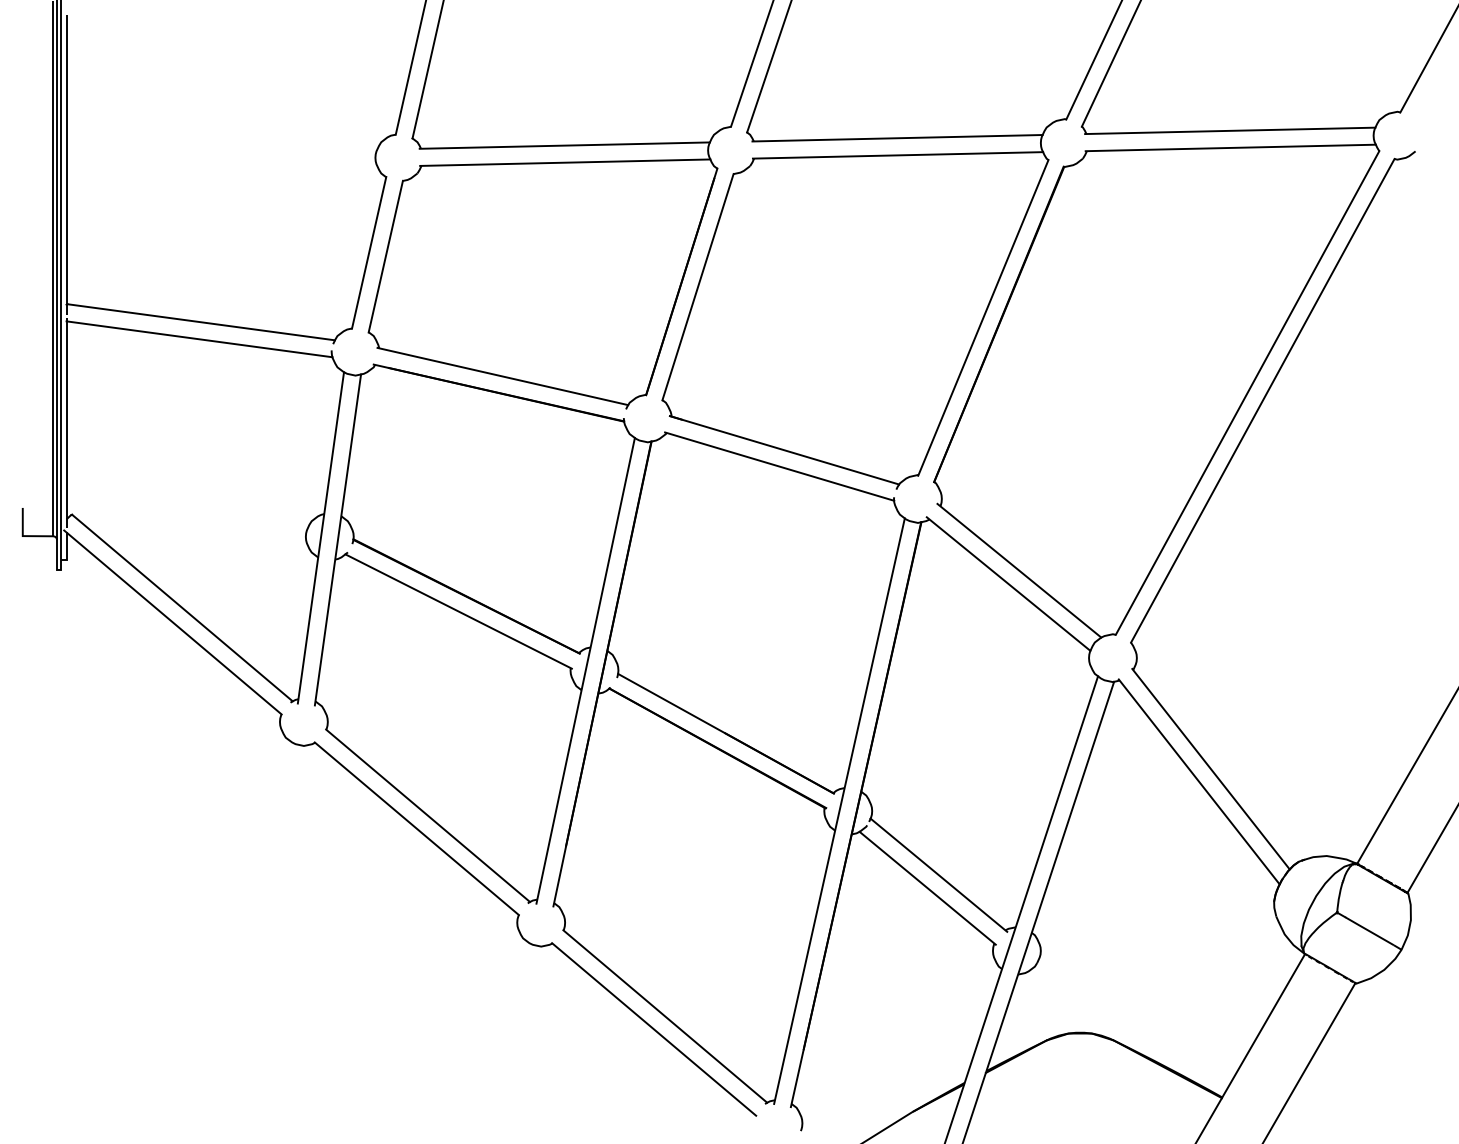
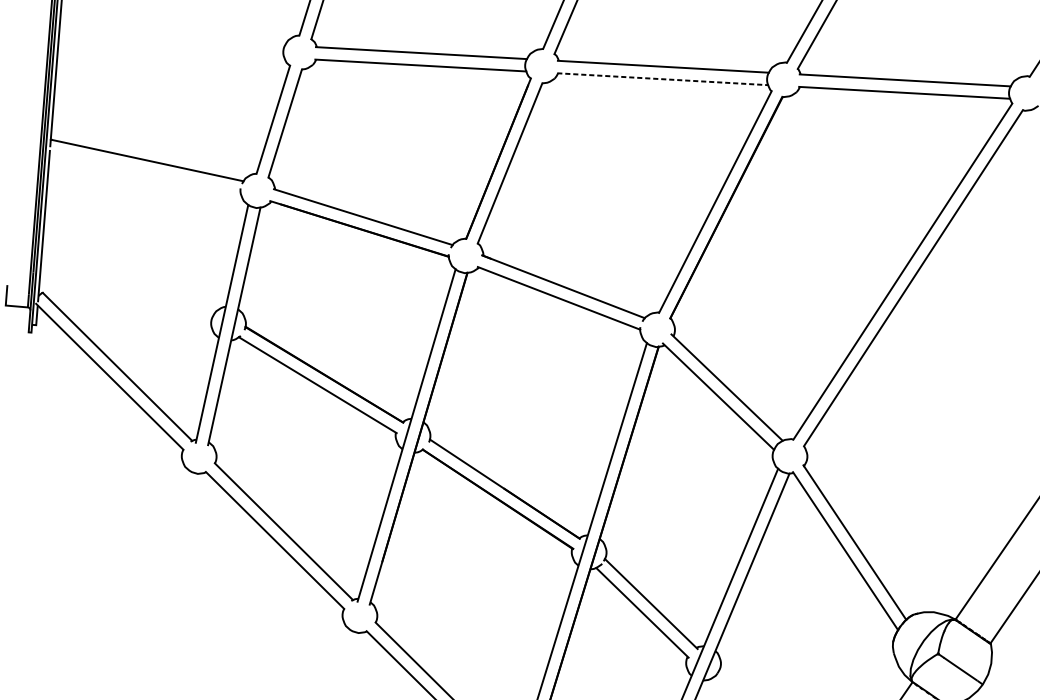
line: (898, 155) -> (663, 79), solid -> dashed
line: (199, 339) -> (145, 172), removed

